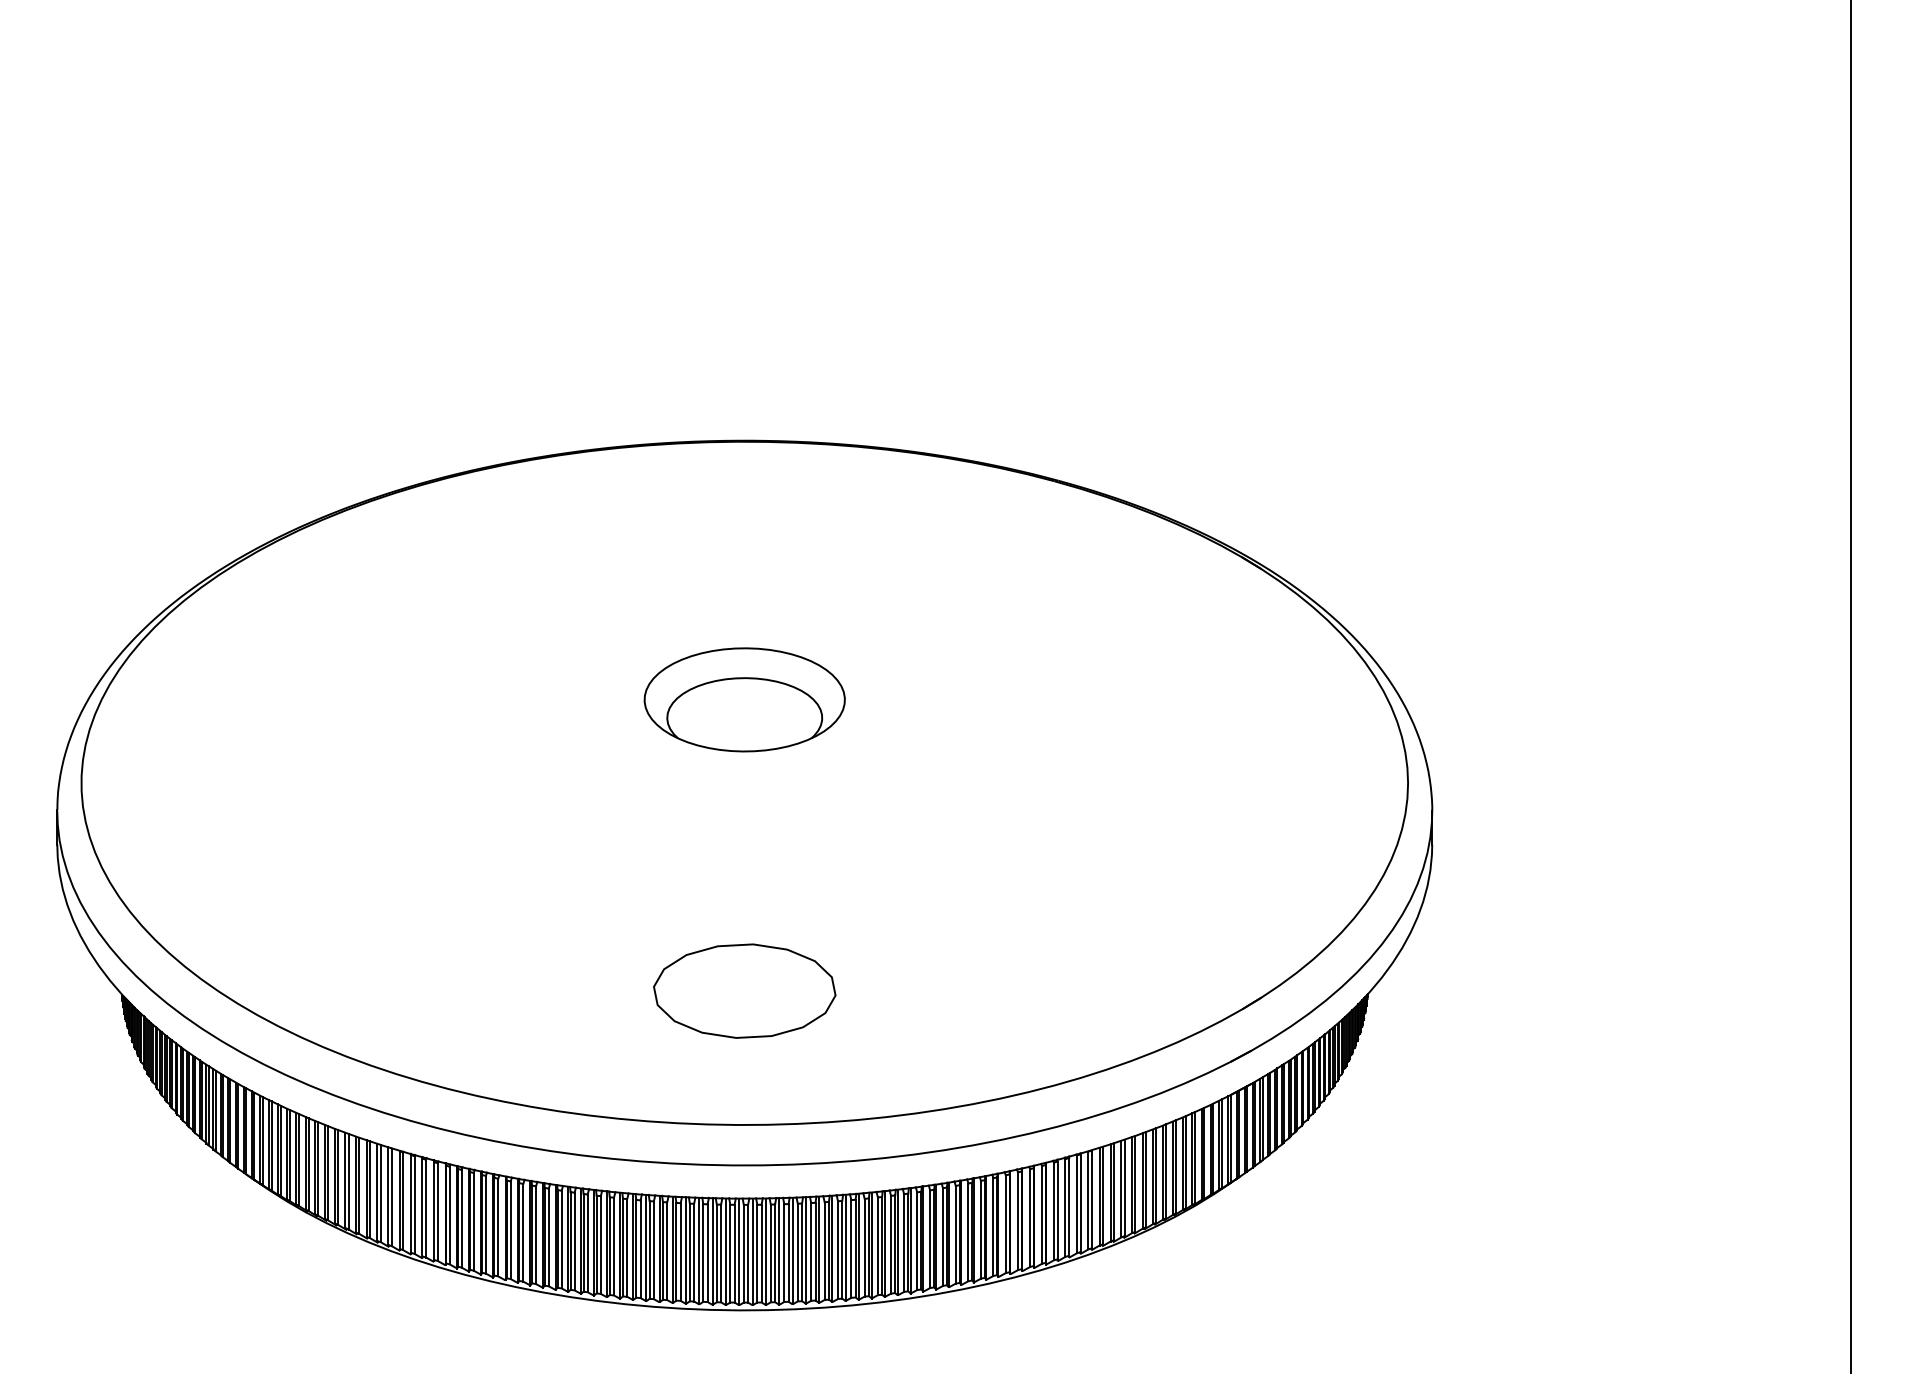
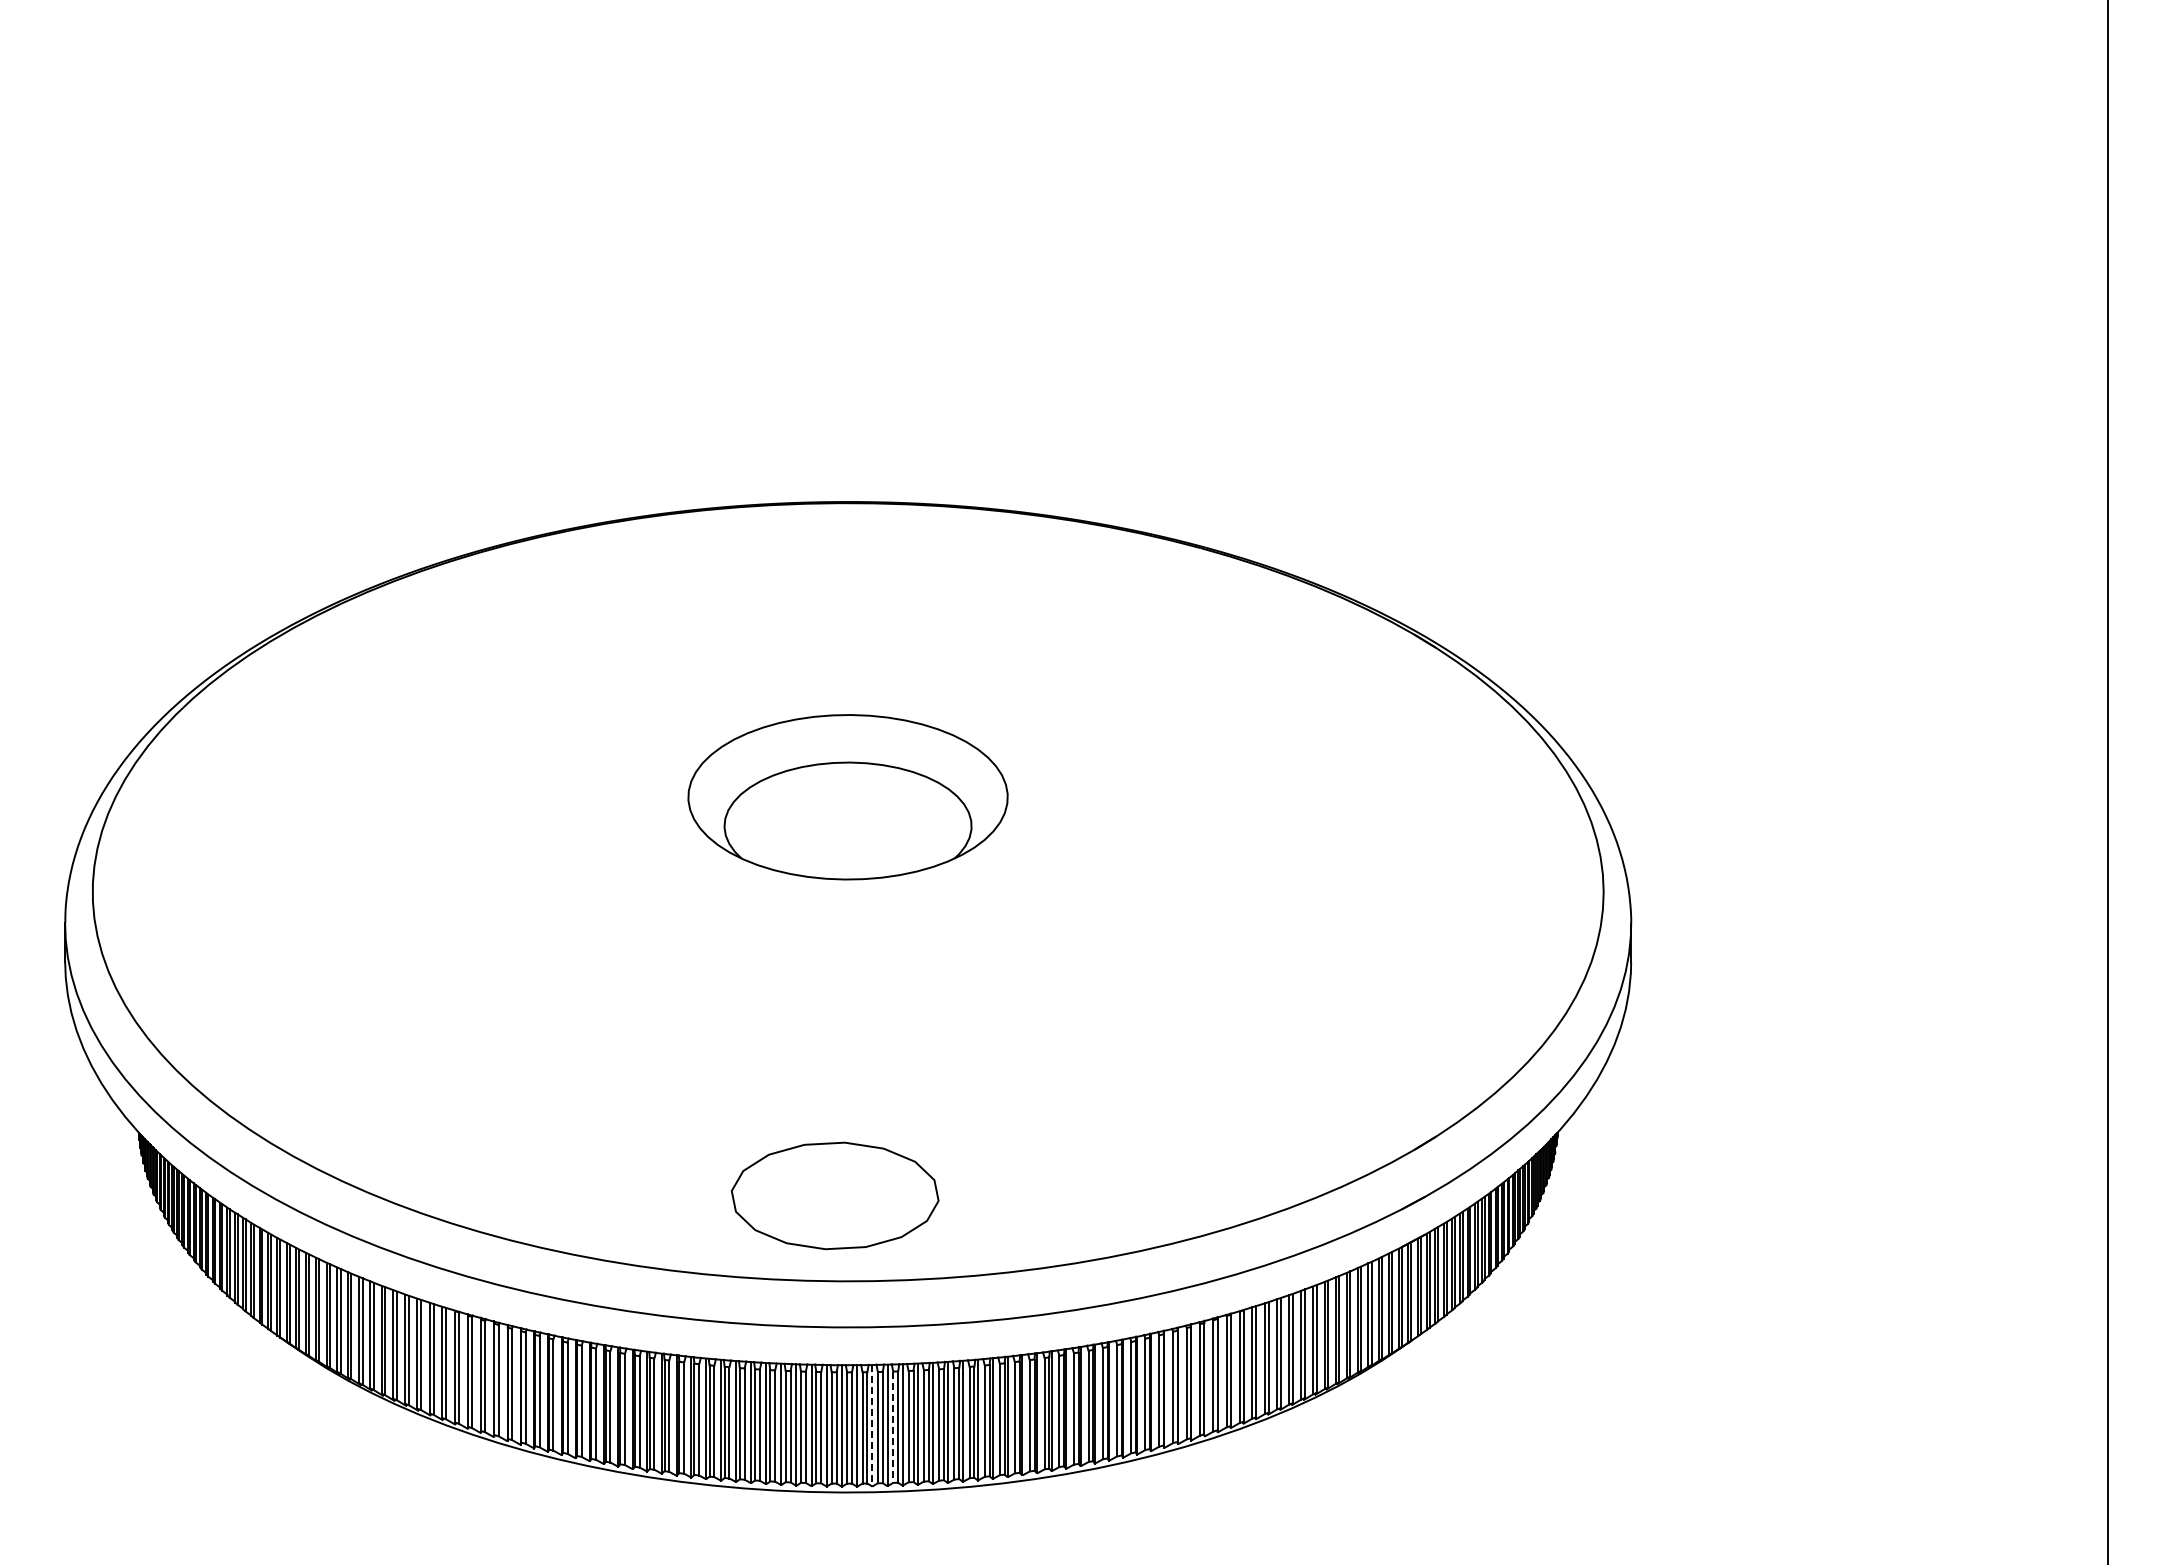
part: (745, 699) -> (848, 796), size x1.4
part: (745, 990) -> (835, 1195), moved
line: (766, 1251) -> (872, 1425), solid -> dashed
line: (784, 1253) -> (893, 1427), solid -> dashed

